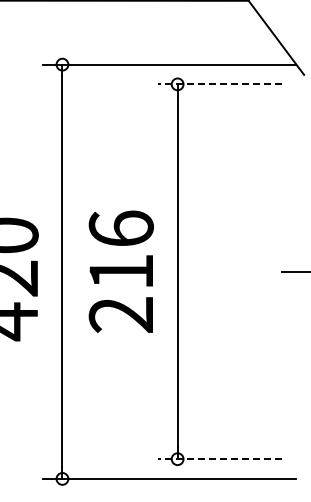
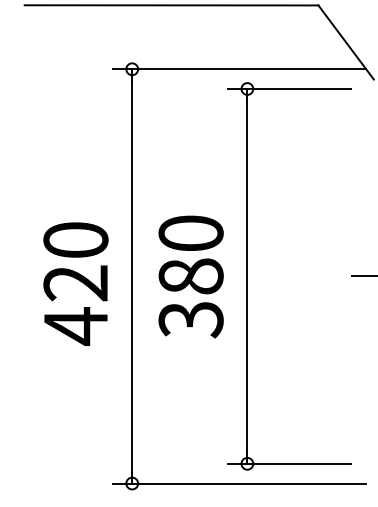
line: (219, 84) -> (289, 89), dashed -> solid
text: (120, 271) -> (190, 276), 216 -> 380
line: (219, 458) -> (289, 463), dashed -> solid

